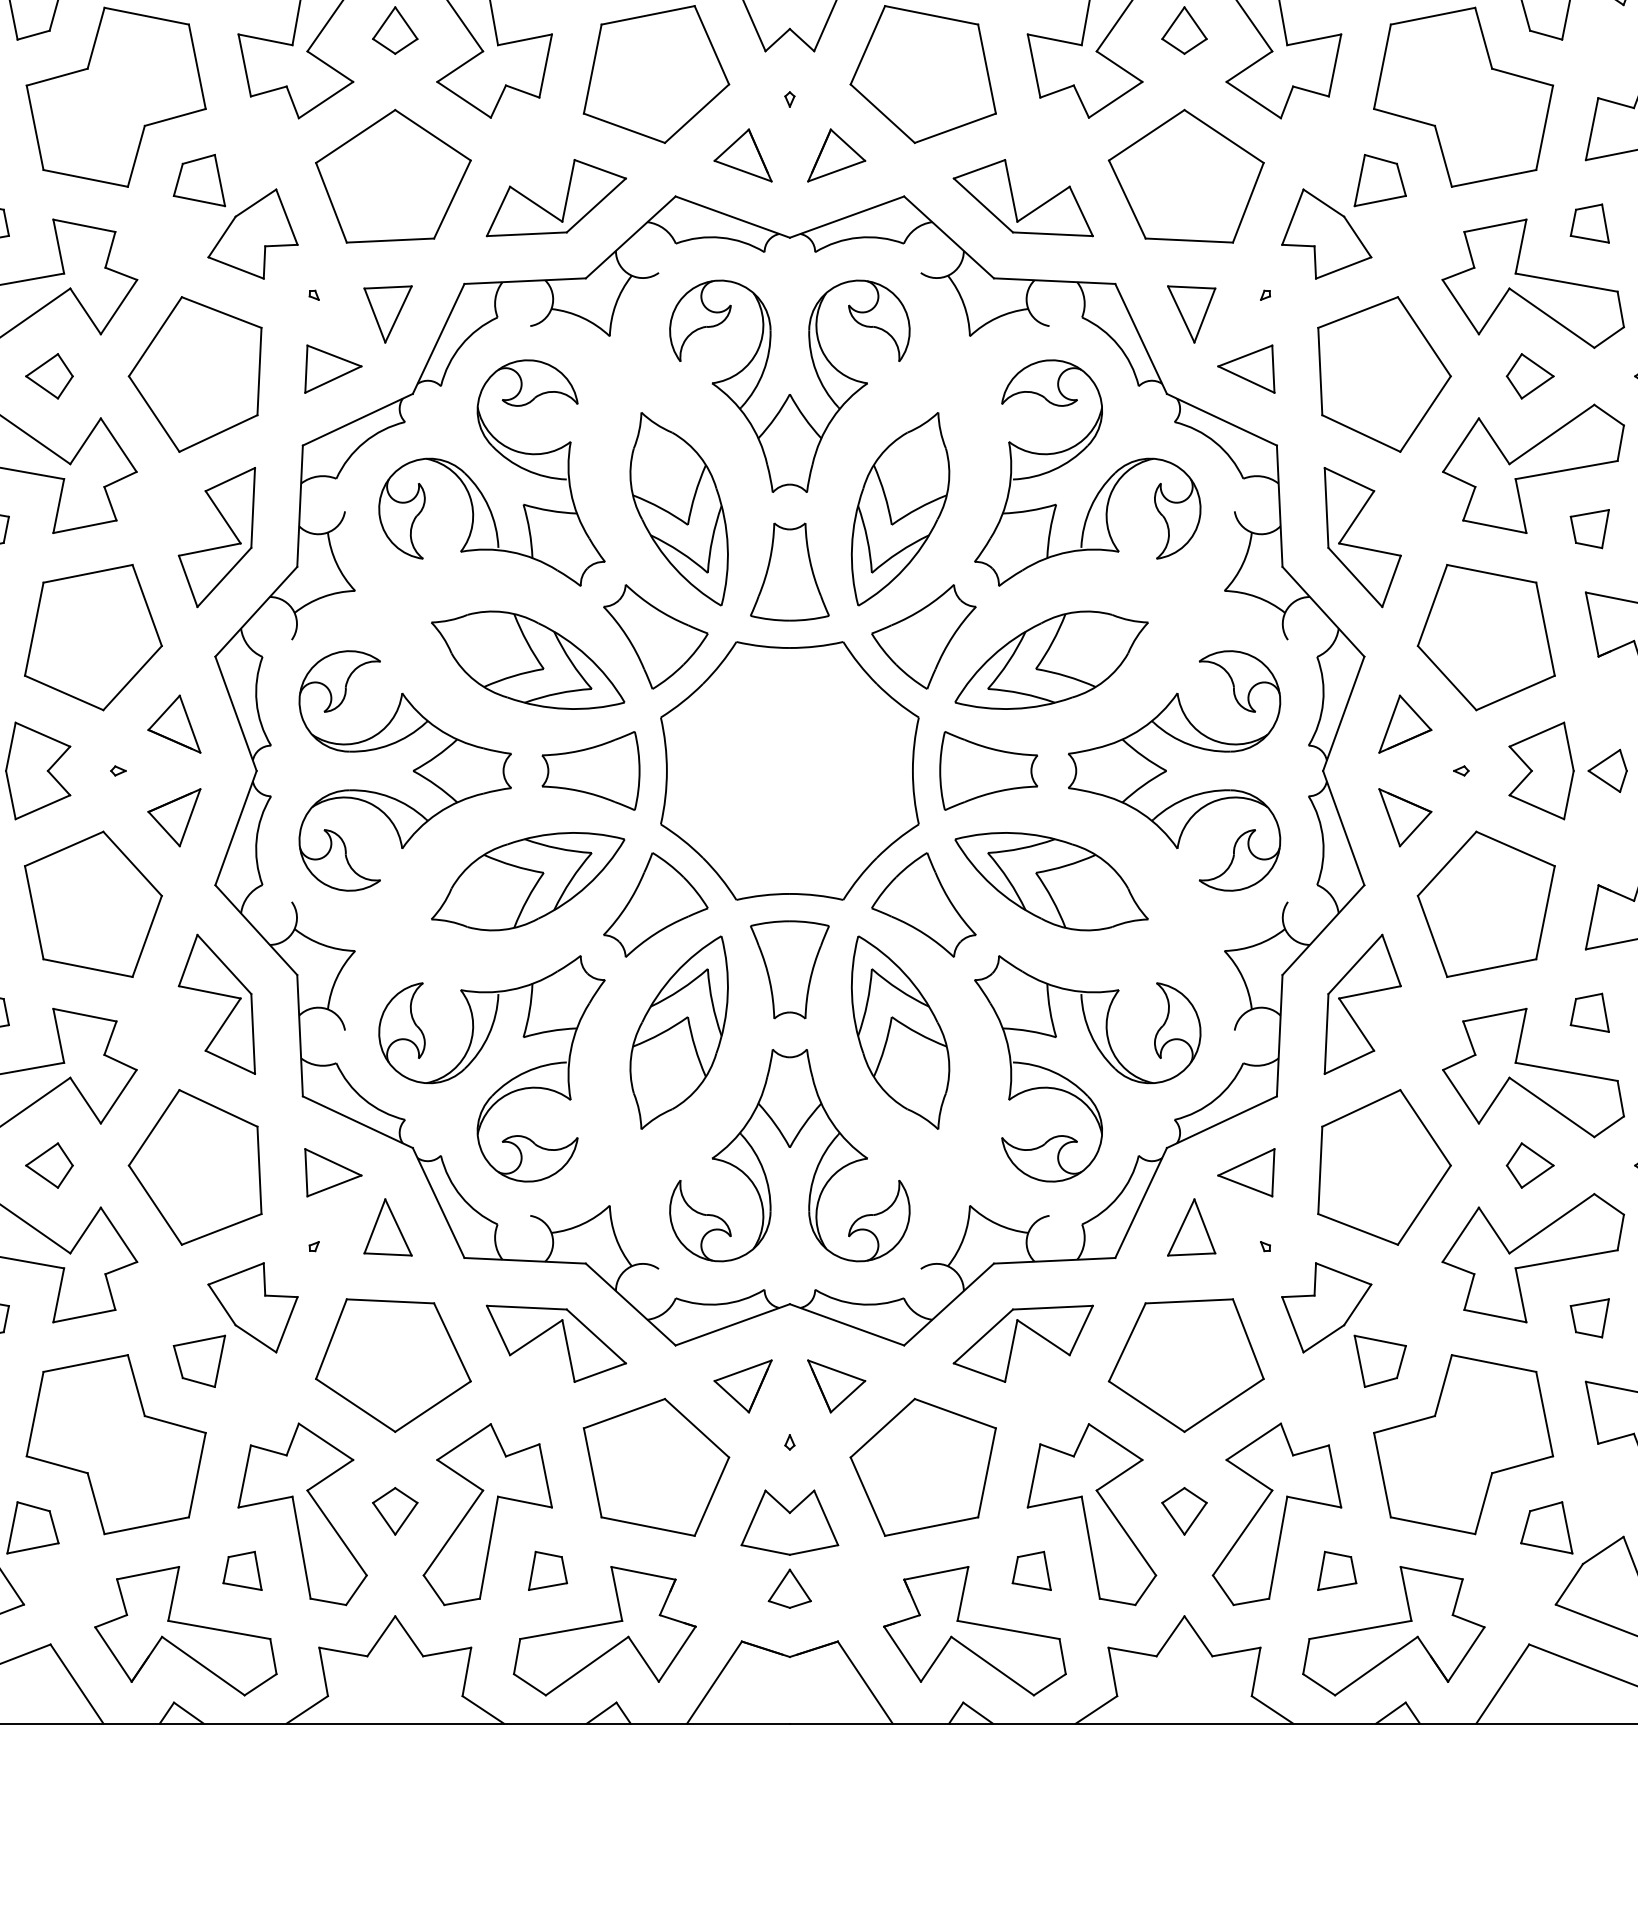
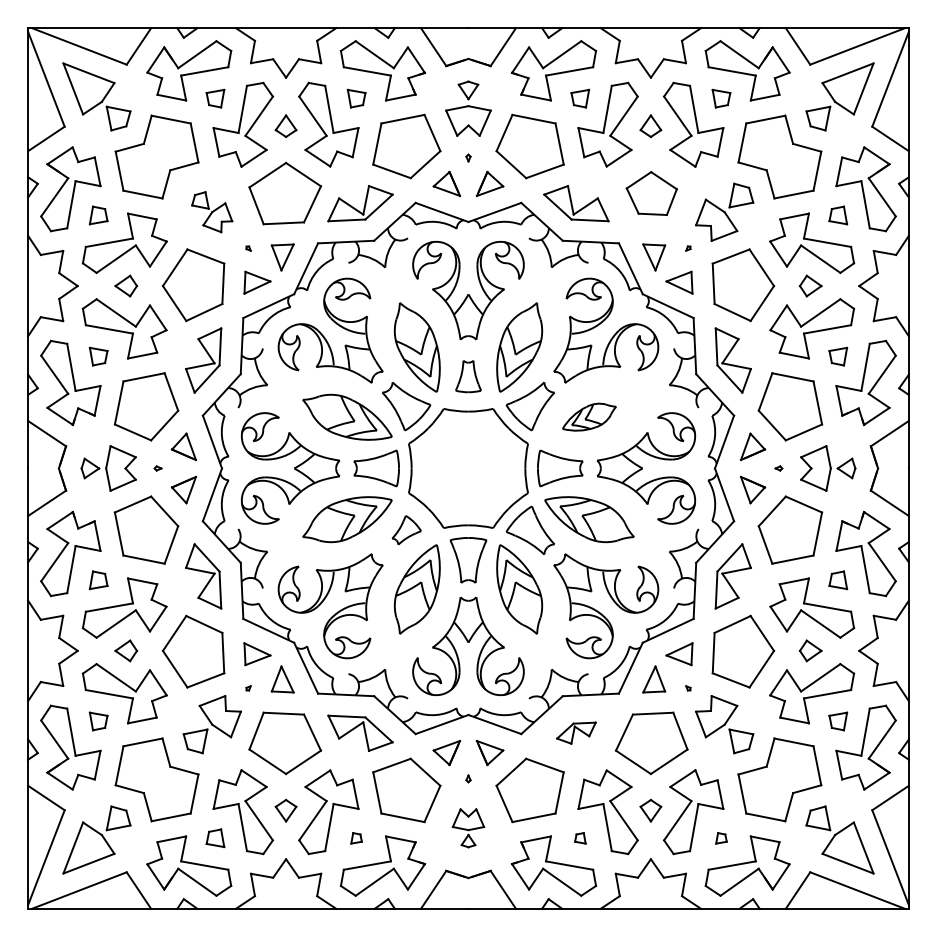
part: (1185, 176) -> (651, 193), size x0.7
part: (233, 215) -> (211, 211), size x0.7
part: (789, 571) -> (468, 376), size x0.7
part: (1051, 658) -> (589, 416), size x0.6
part: (655, 902) -> (406, 529), size x0.6
part: (1023, 1342) -> (576, 732), size x0.6
part: (789, 1549) -> (468, 828), size x0.7
part: (547, 1571) -> (356, 838), size x0.6
part: (1032, 1571) -> (580, 838), size x0.6
part: (1337, 1571) -> (721, 838), size x0.6

